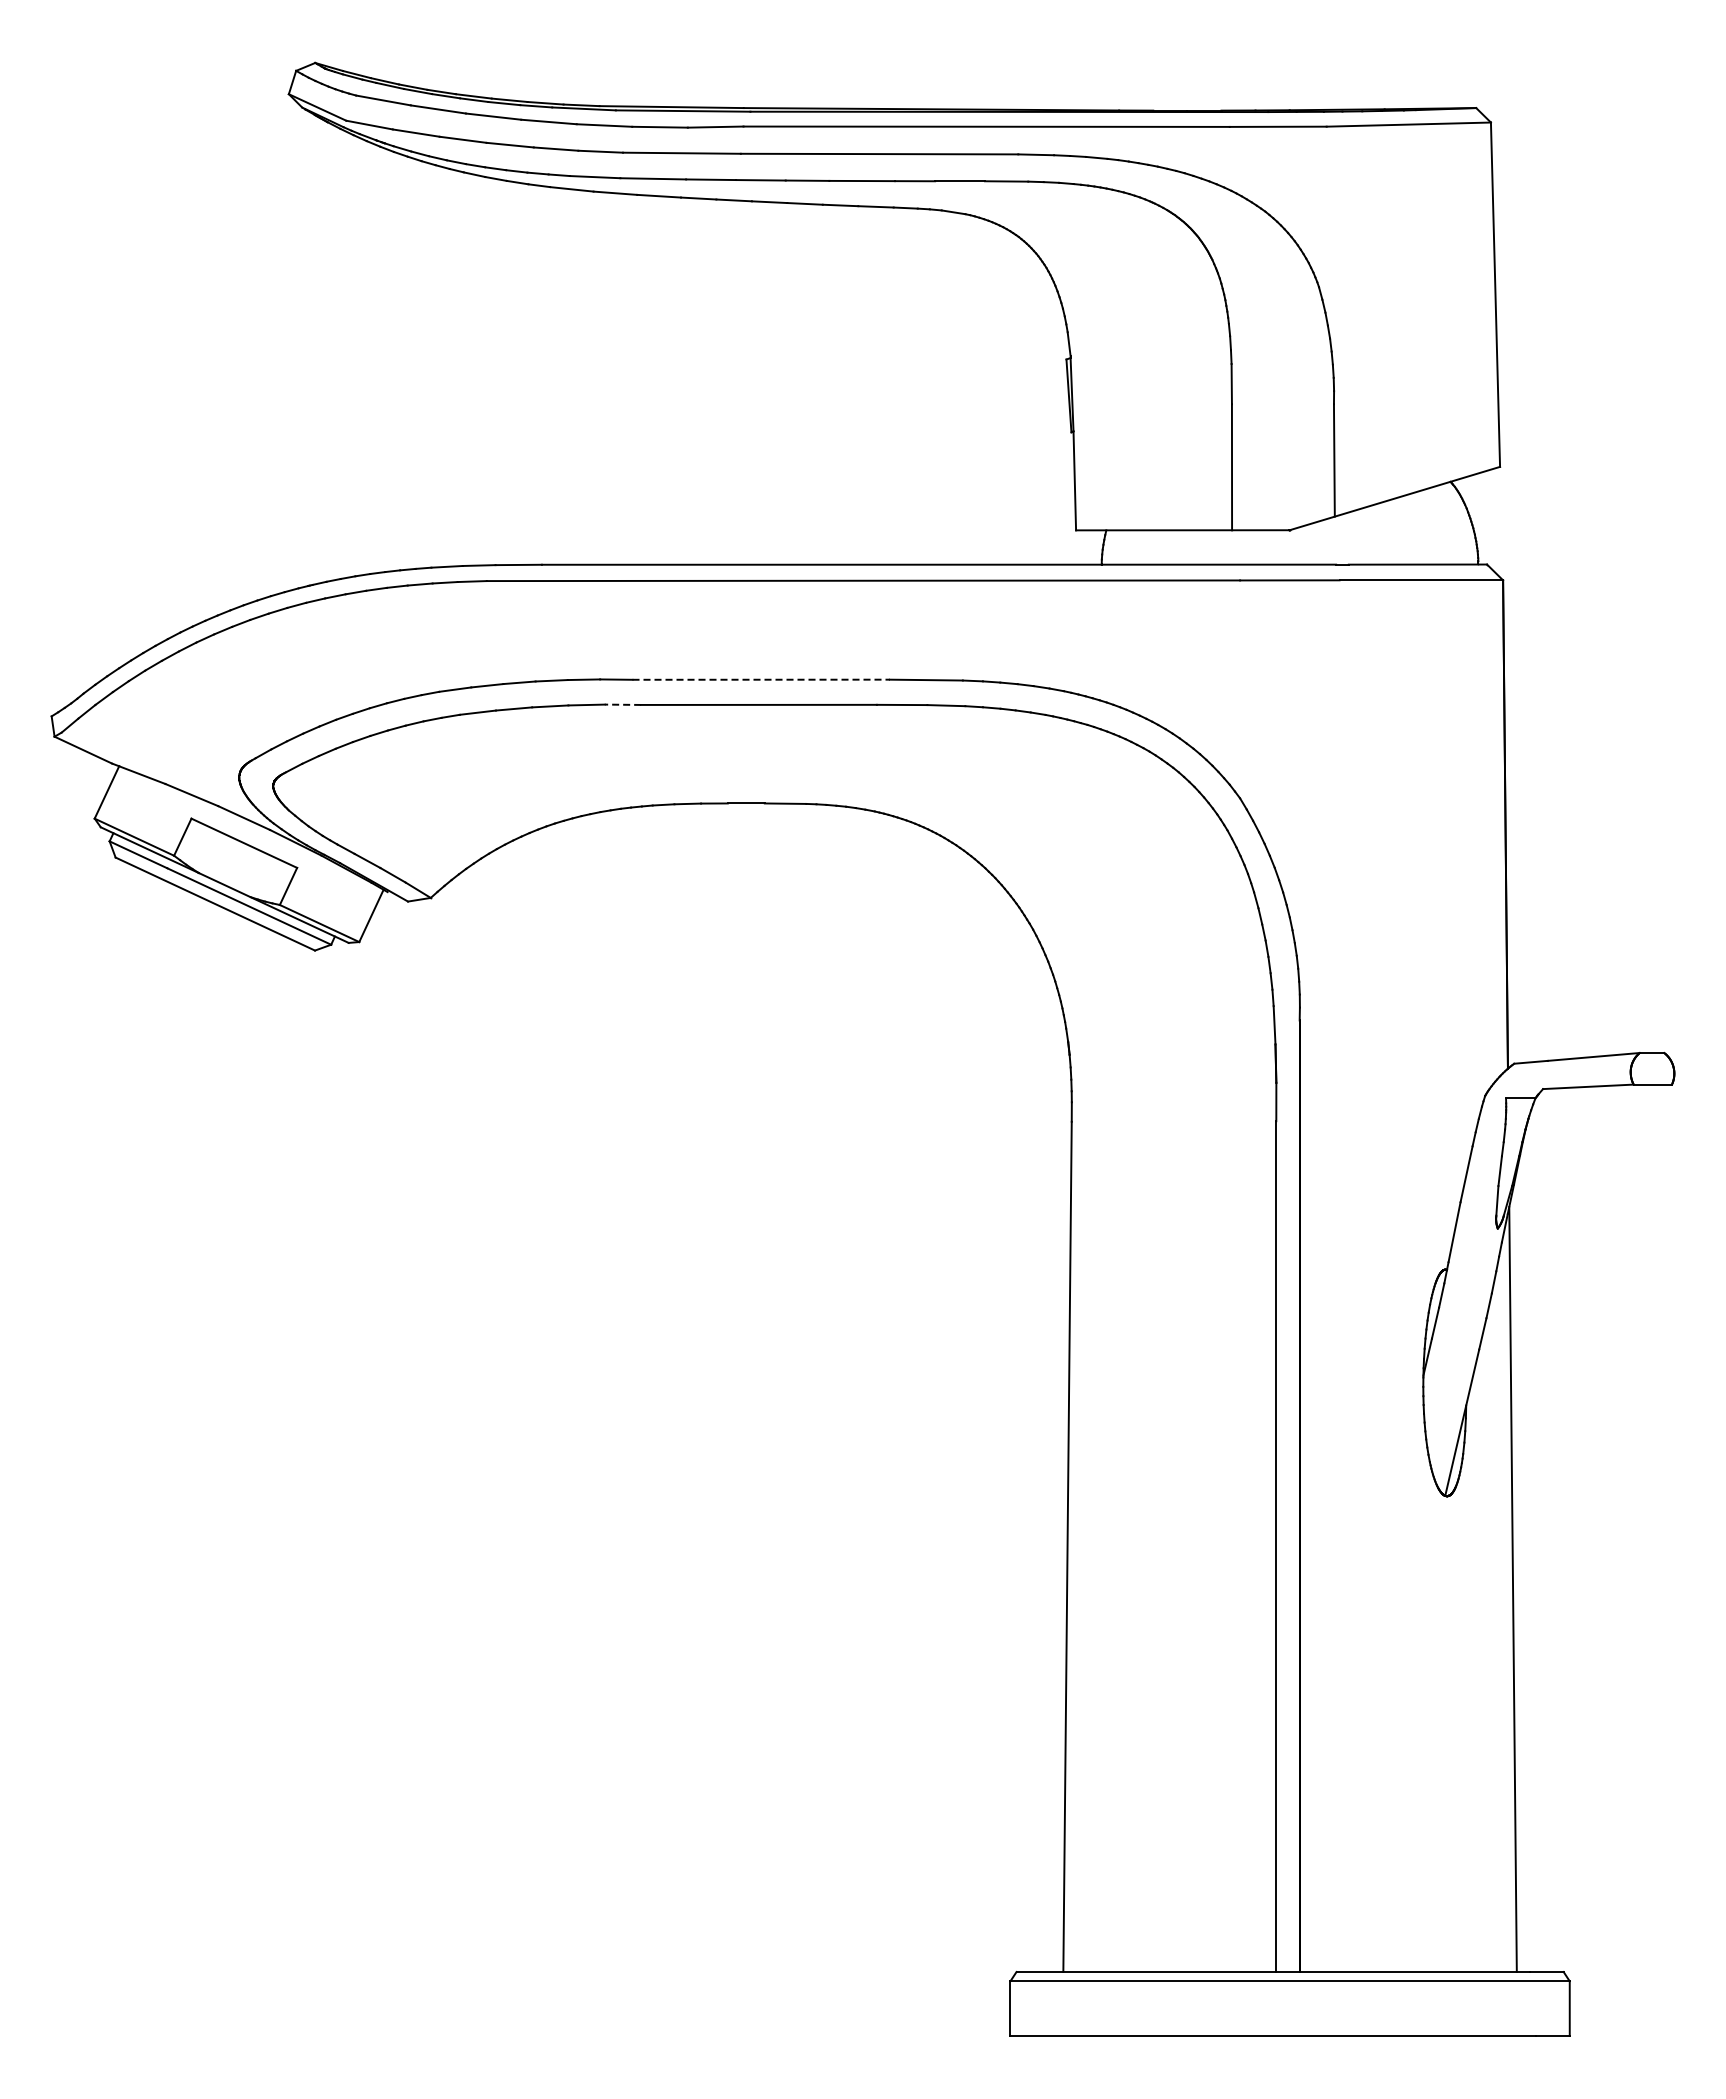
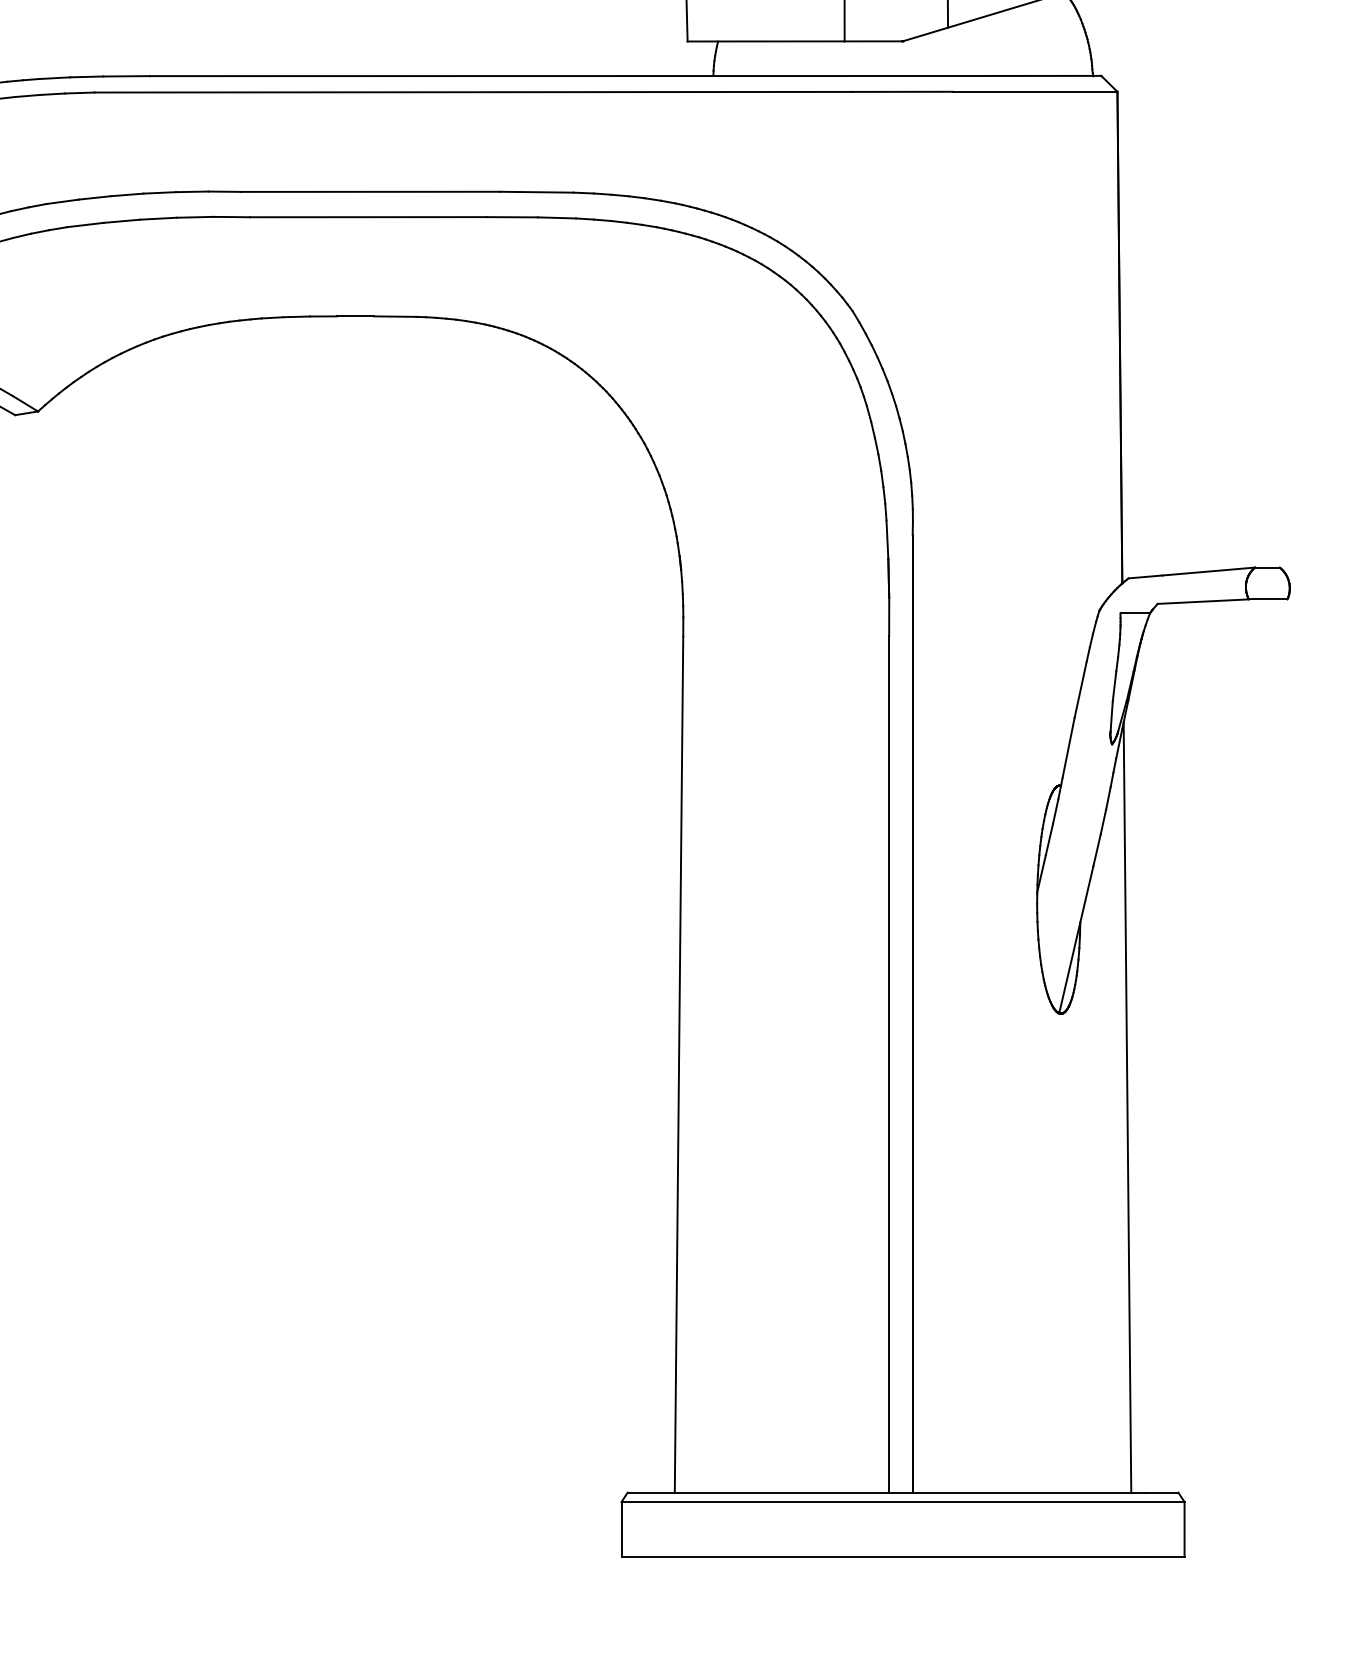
line: (761, 679) -> (370, 191), dashed -> solid
line: (622, 704) -> (231, 216), dashed -> solid

